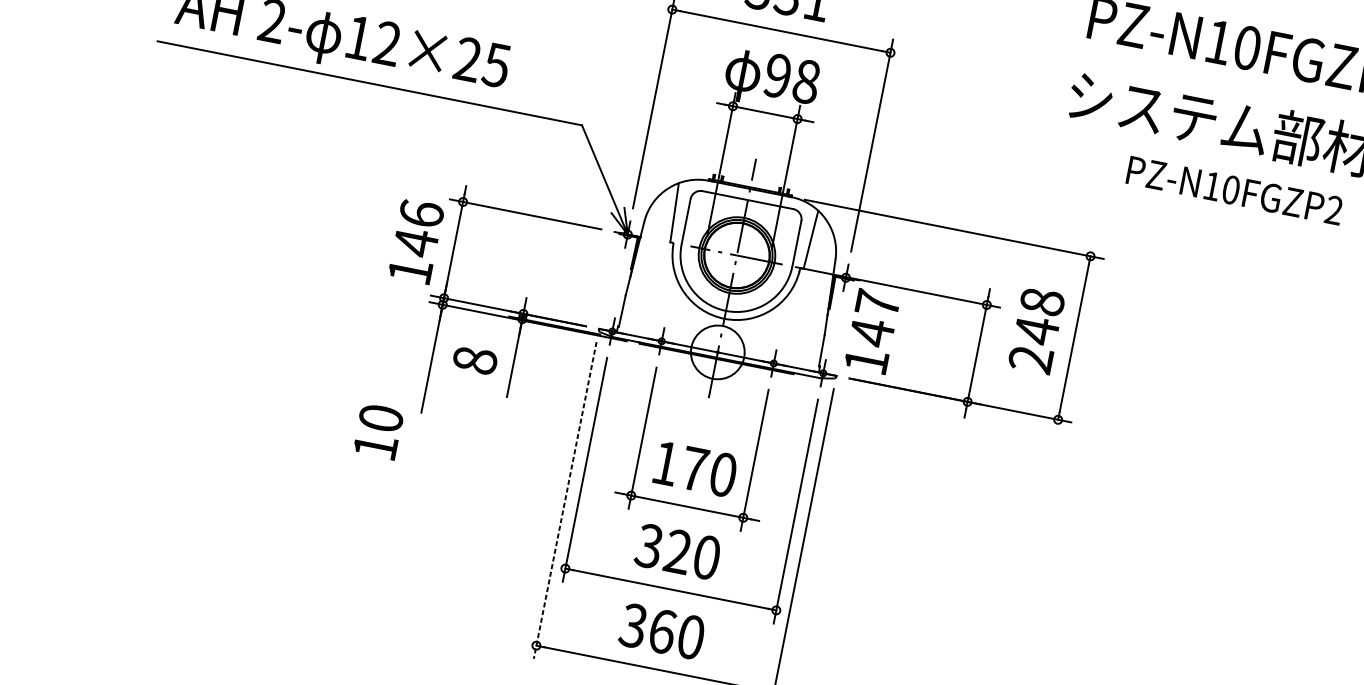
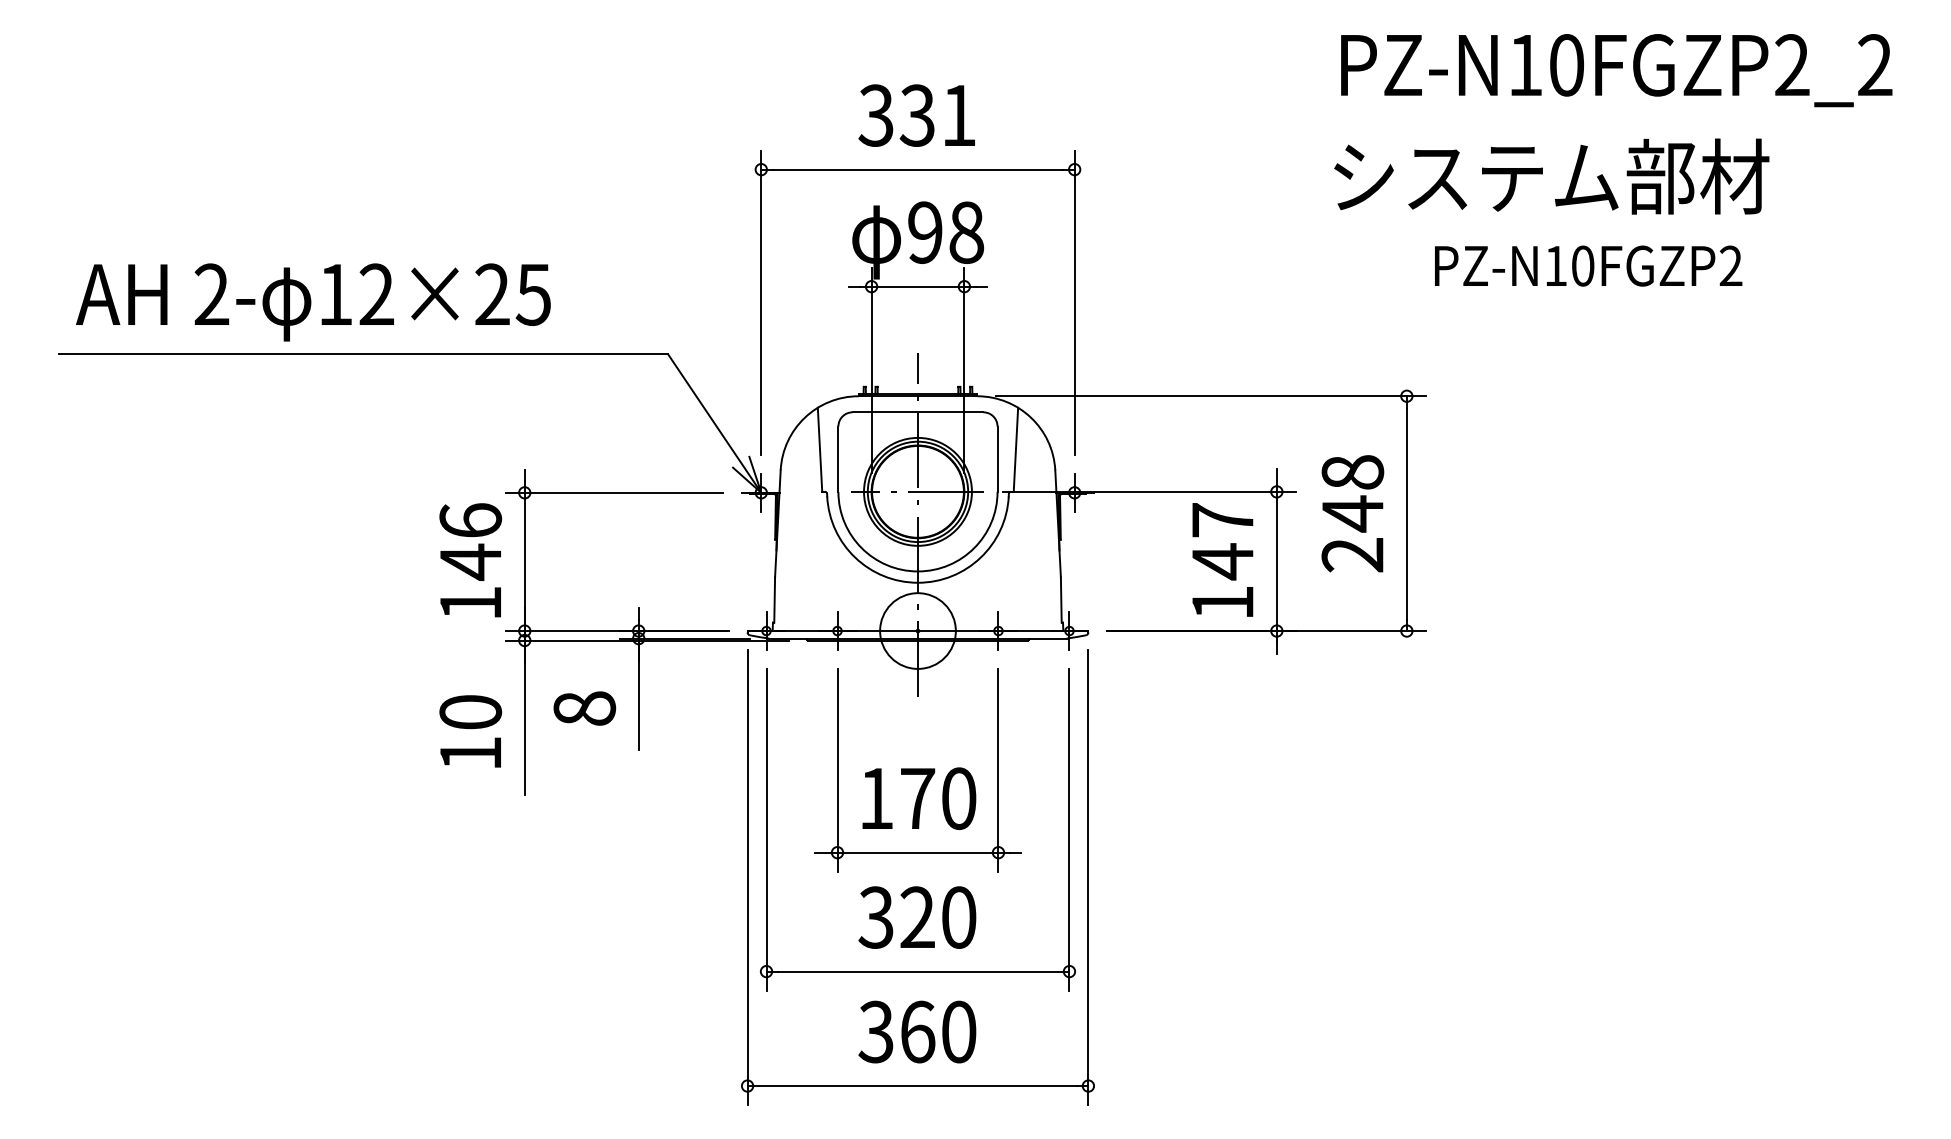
text: (872, 331) -> (1222, 559), moved
text: (378, 431) -> (470, 731), moved
line: (565, 500) -> (747, 877), dashed -> solid

